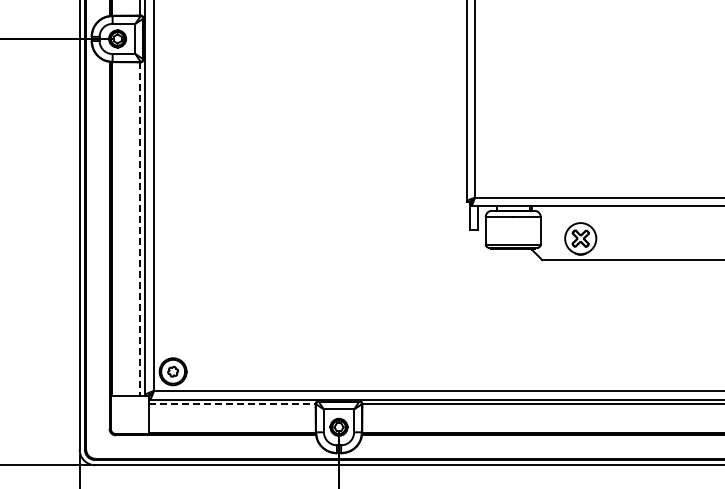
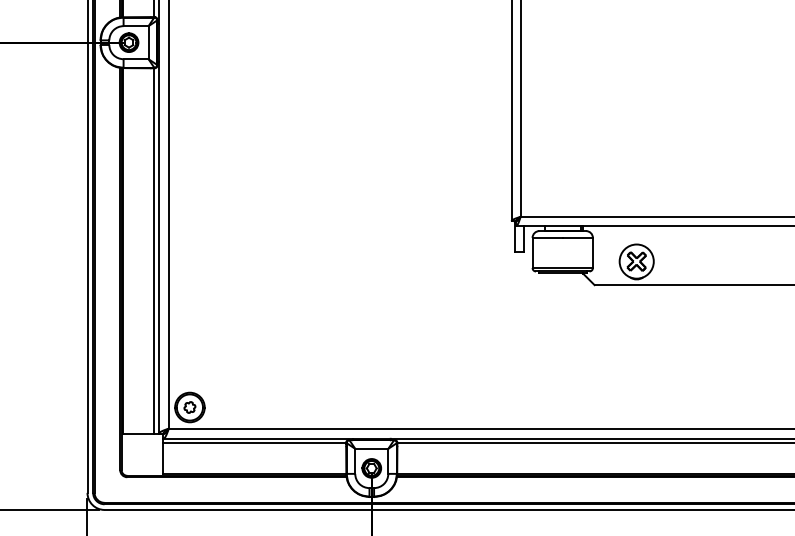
line: (140, 229) -> (154, 251), dashed -> solid
line: (232, 404) -> (254, 443), dashed -> solid

